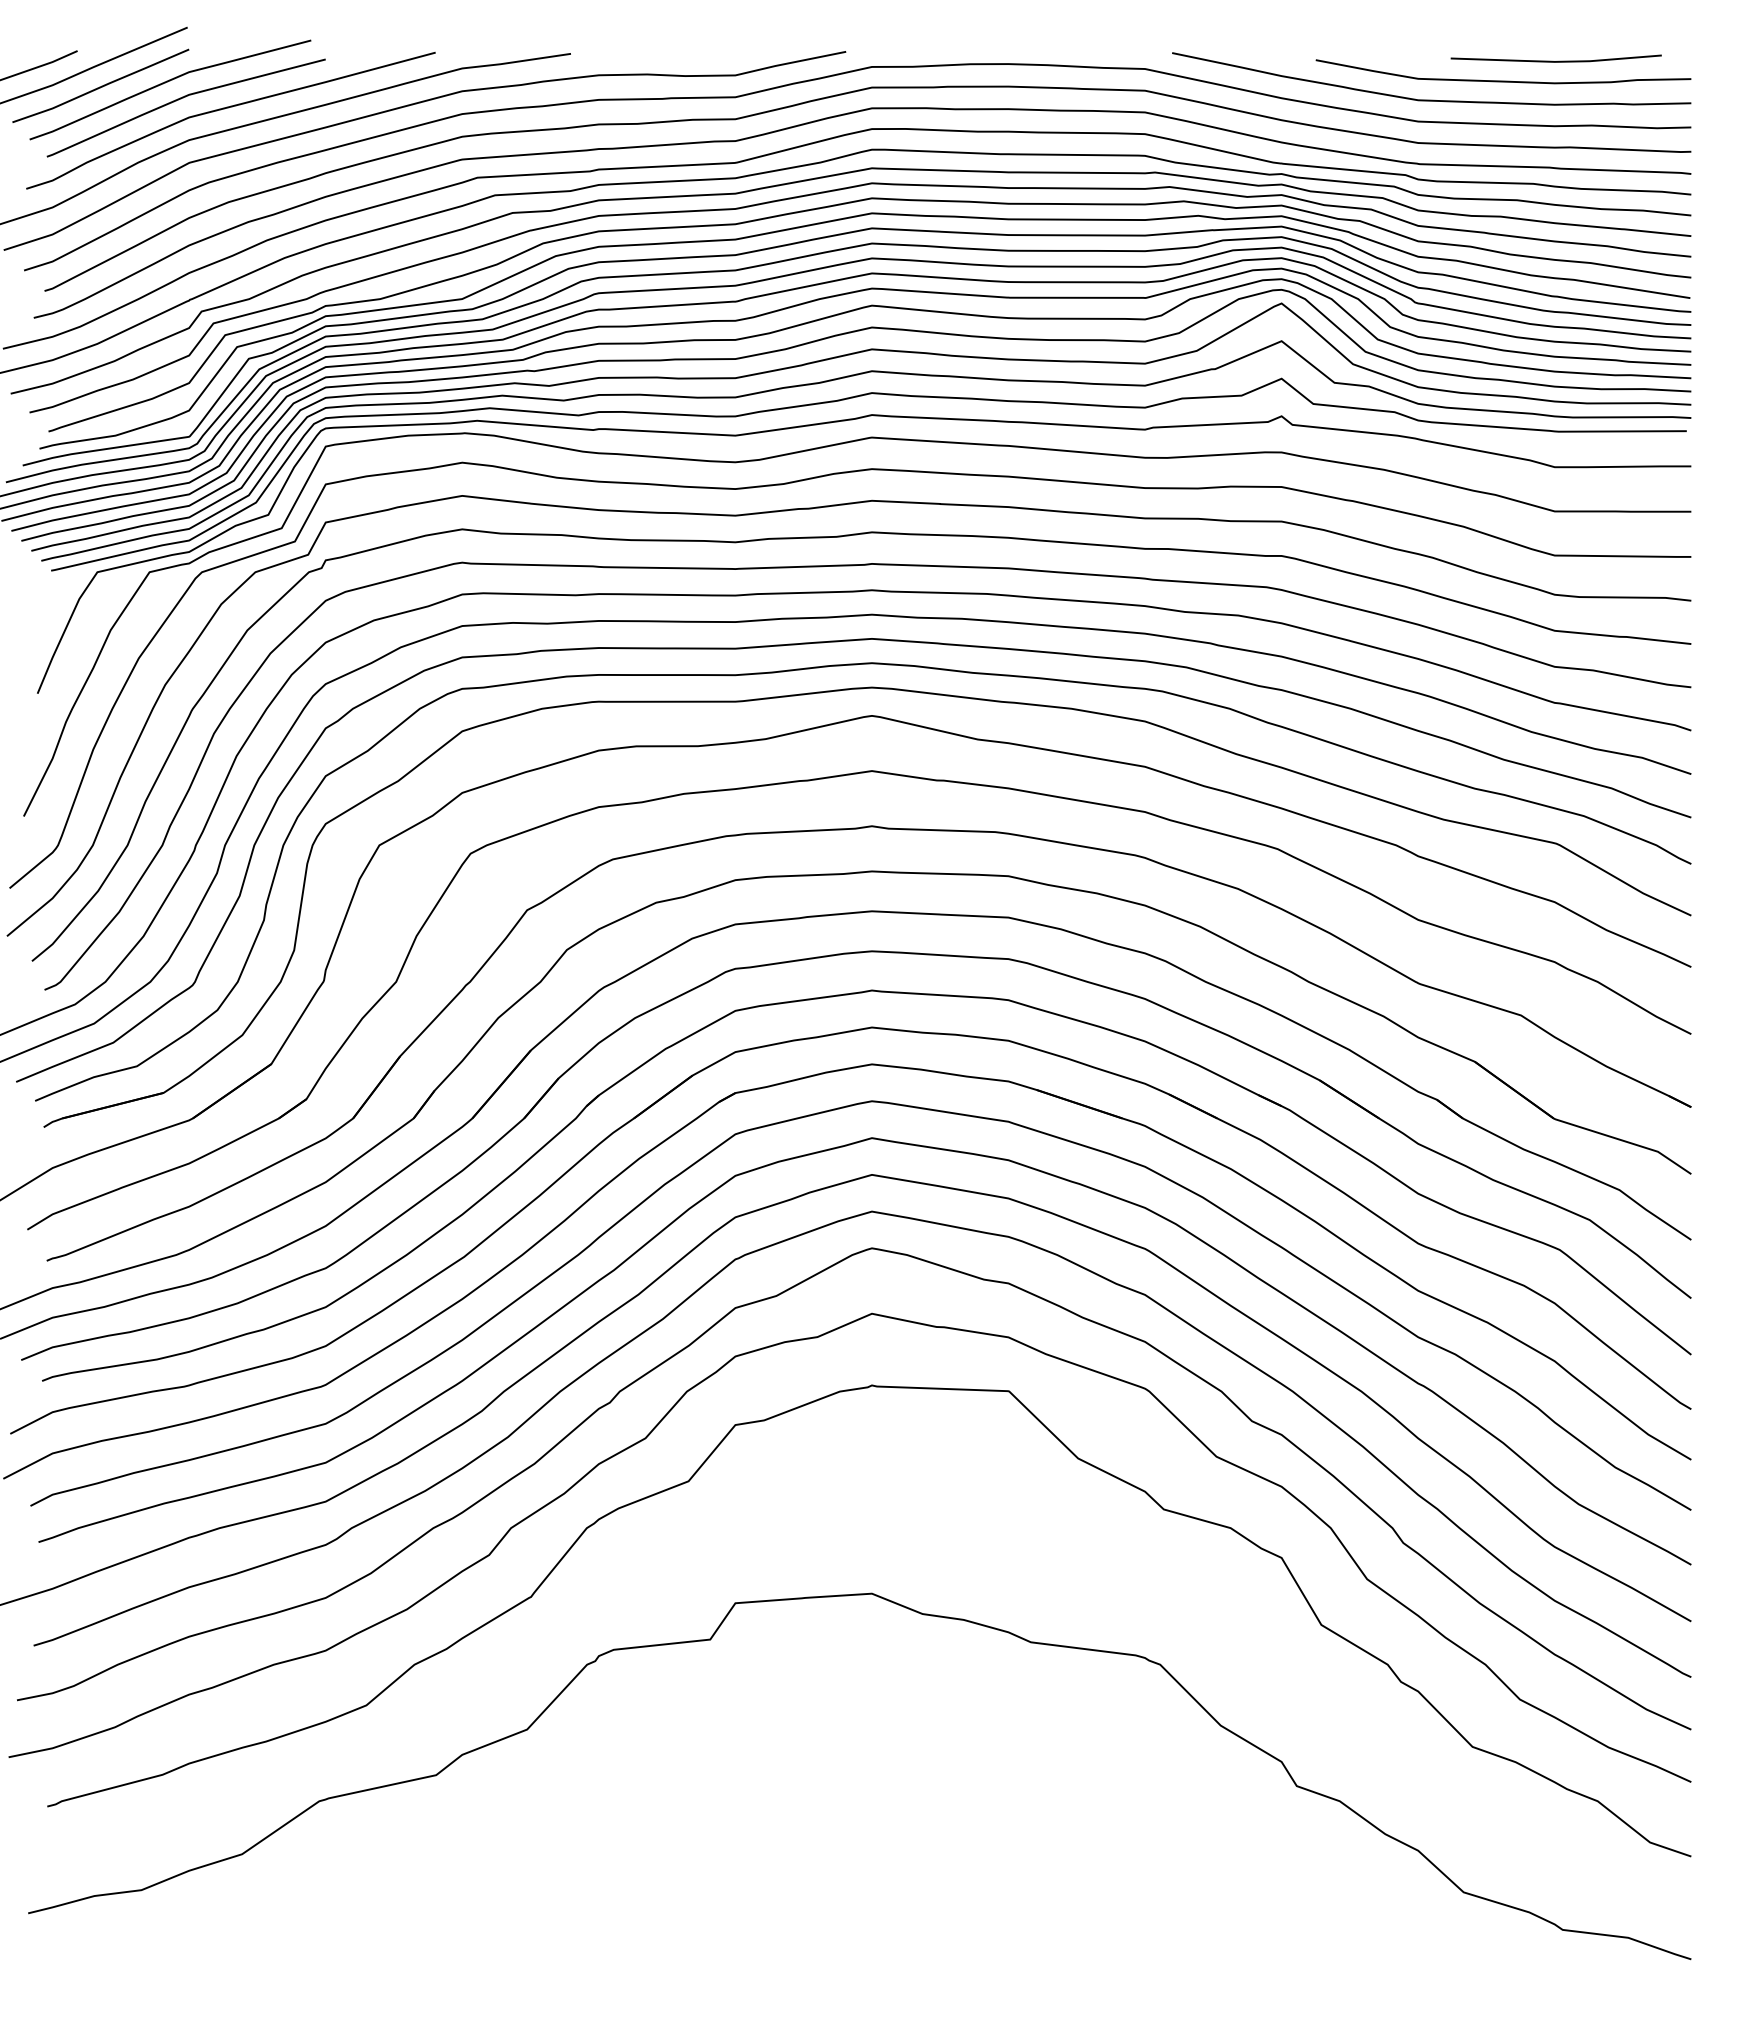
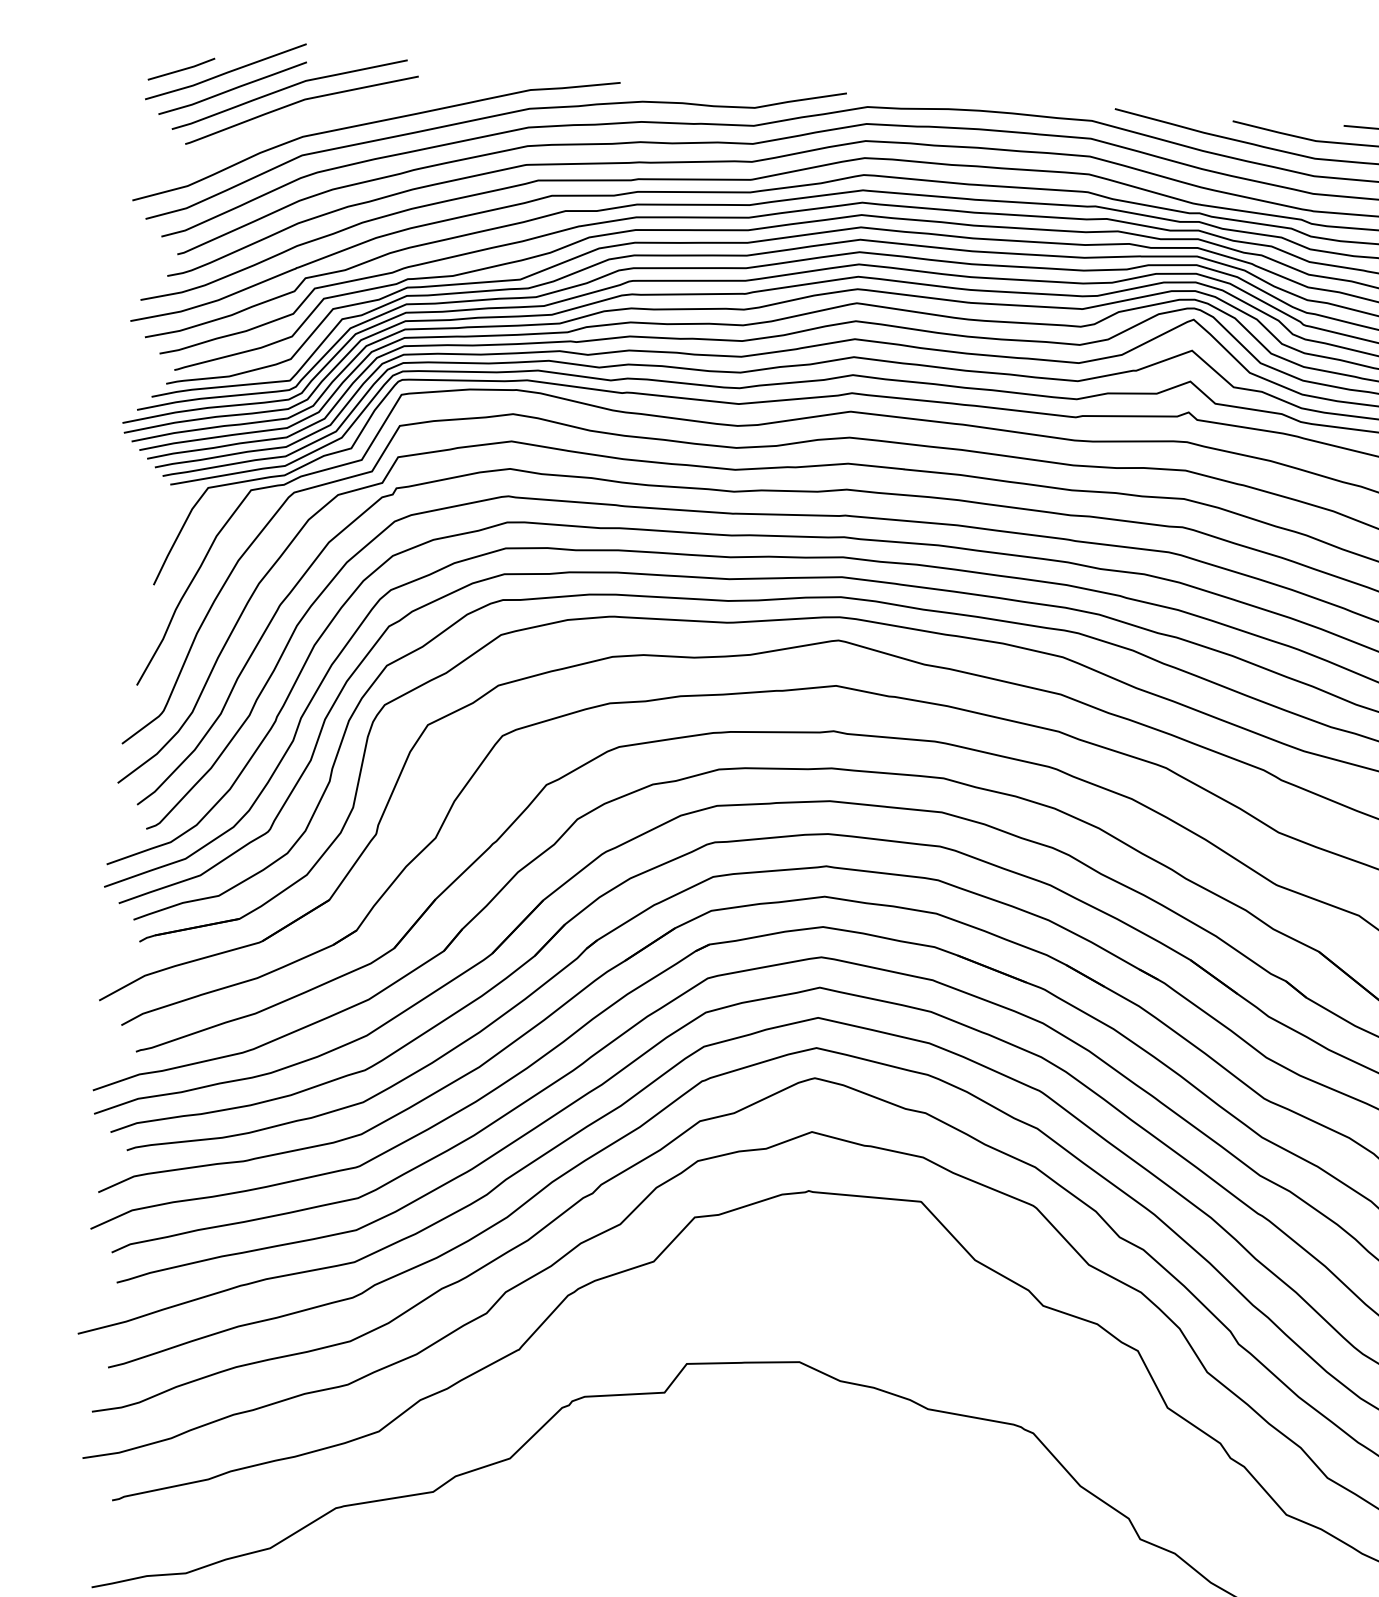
curve: (228, 108) -> (336, 112), removed

